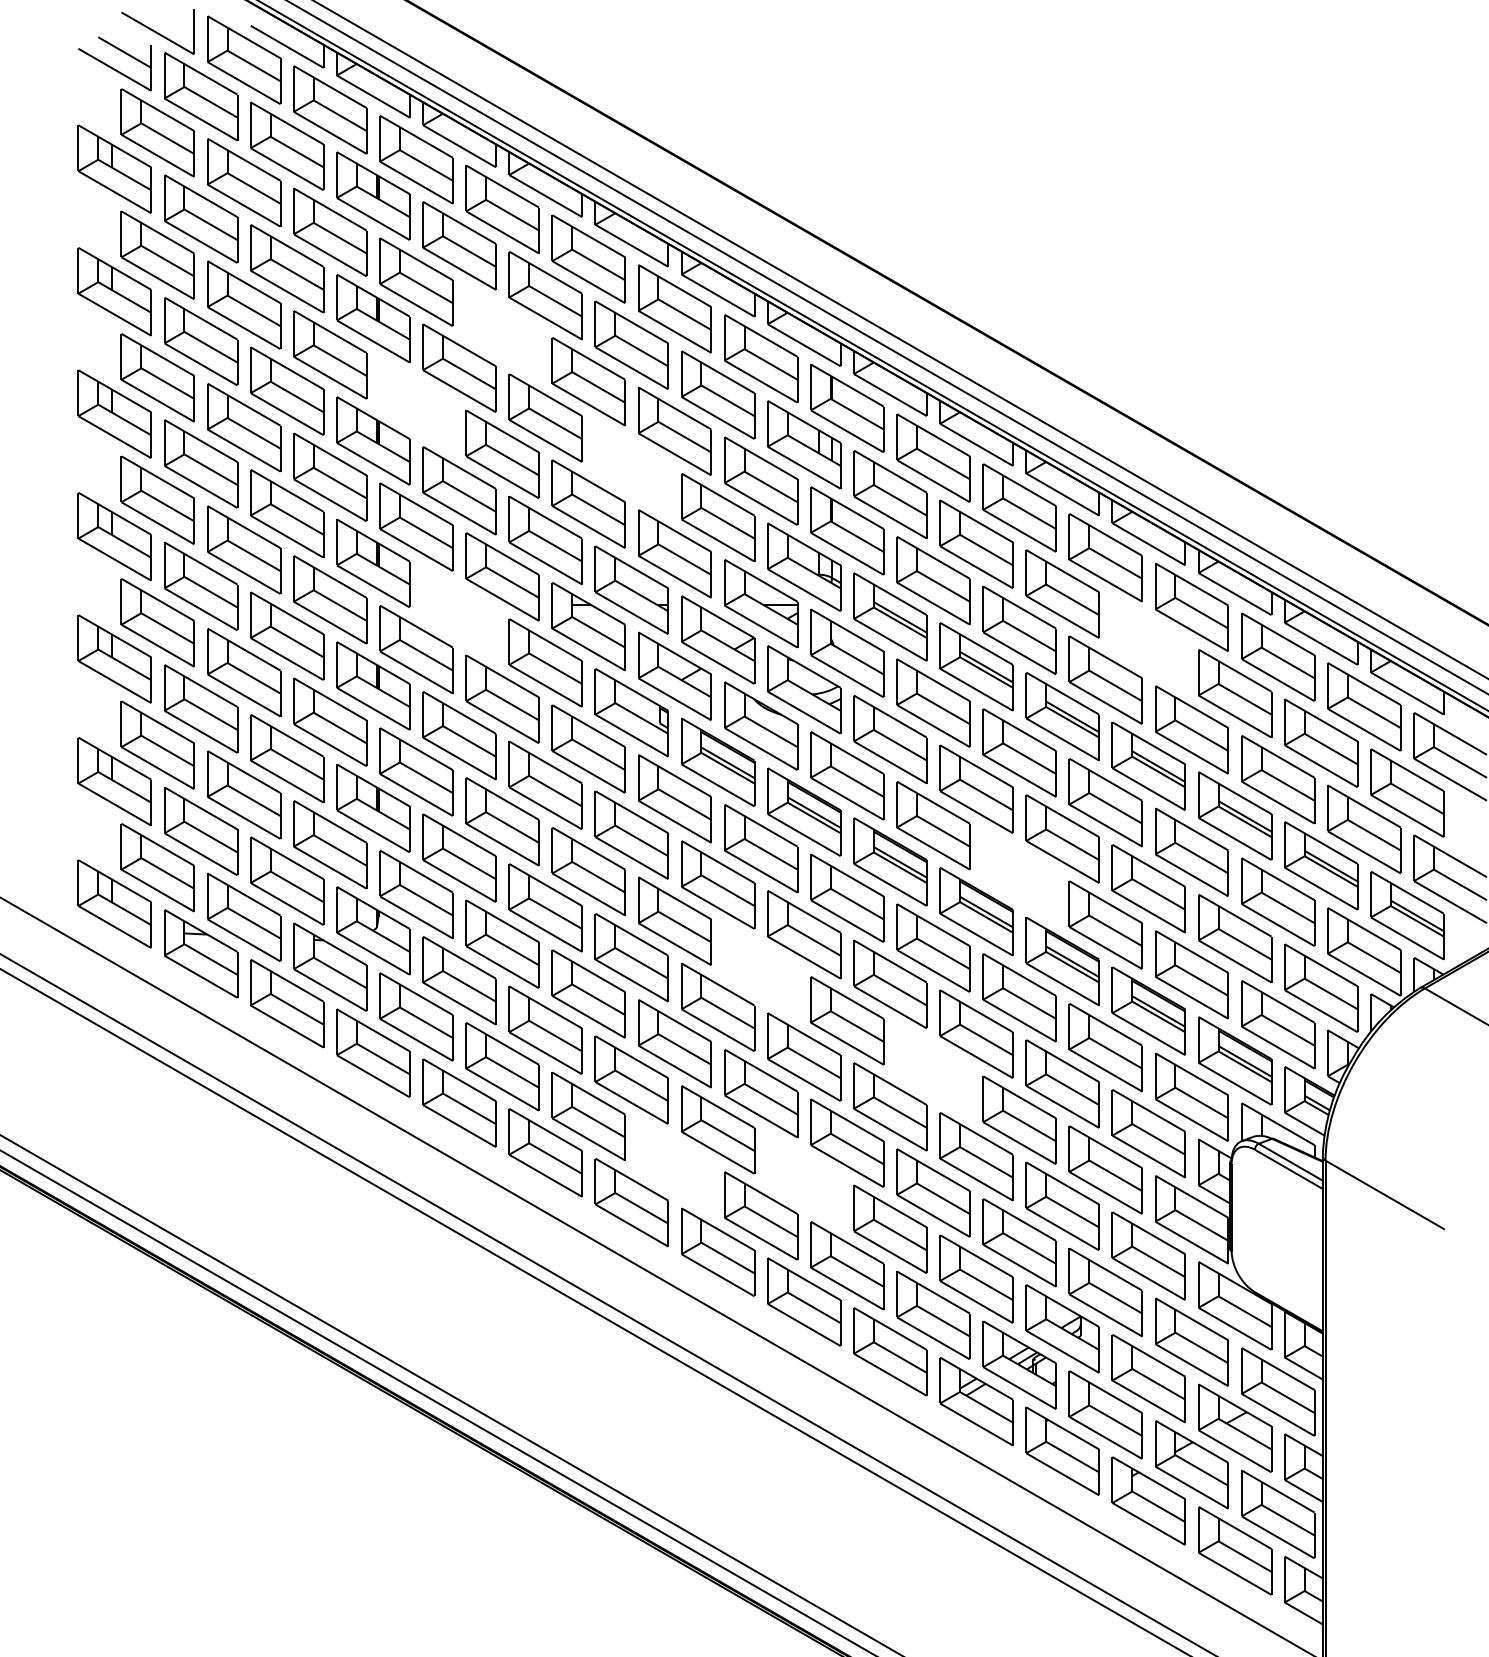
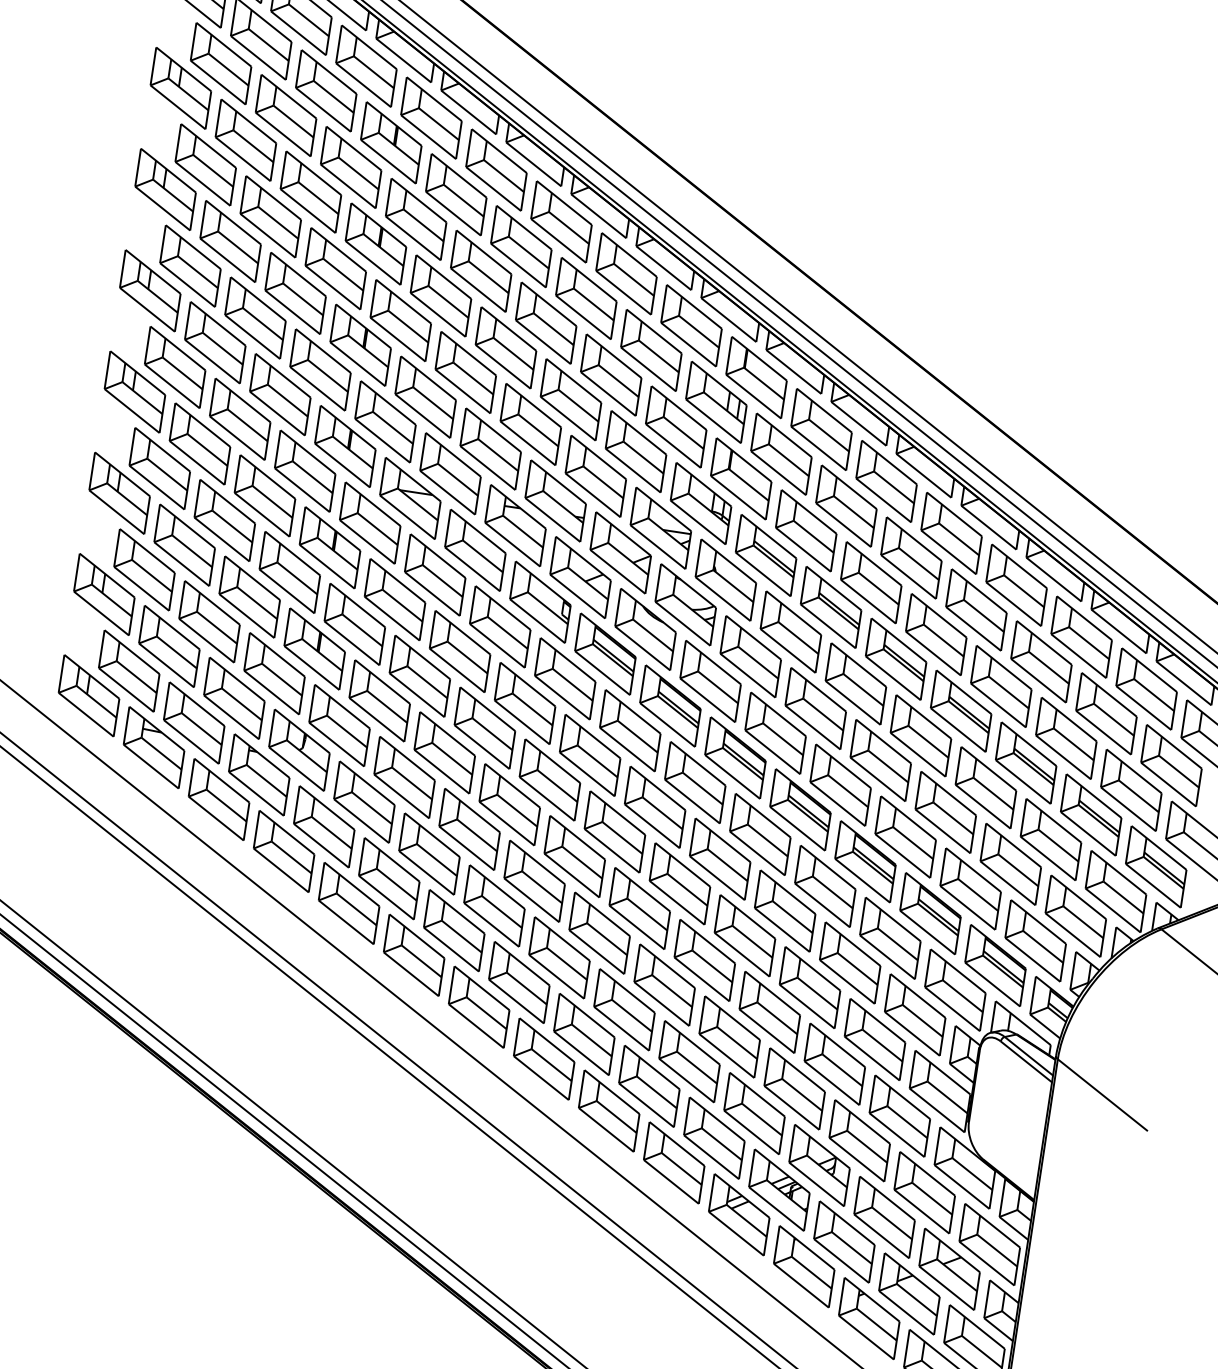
part: (502, 331) -> (481, 270), added
part: (416, 404) -> (400, 320), added
part: (631, 467) -> (570, 399), added
part: (459, 612) -> (410, 497), added
part: (1148, 643) -> (976, 609), added
part: (1019, 874) -> (840, 784), added
part: (761, 970) -> (615, 831), added
part: (933, 1070) -> (745, 935), added
part: (674, 1165) -> (519, 981), added
part: (804, 1179) -> (624, 1009), added

